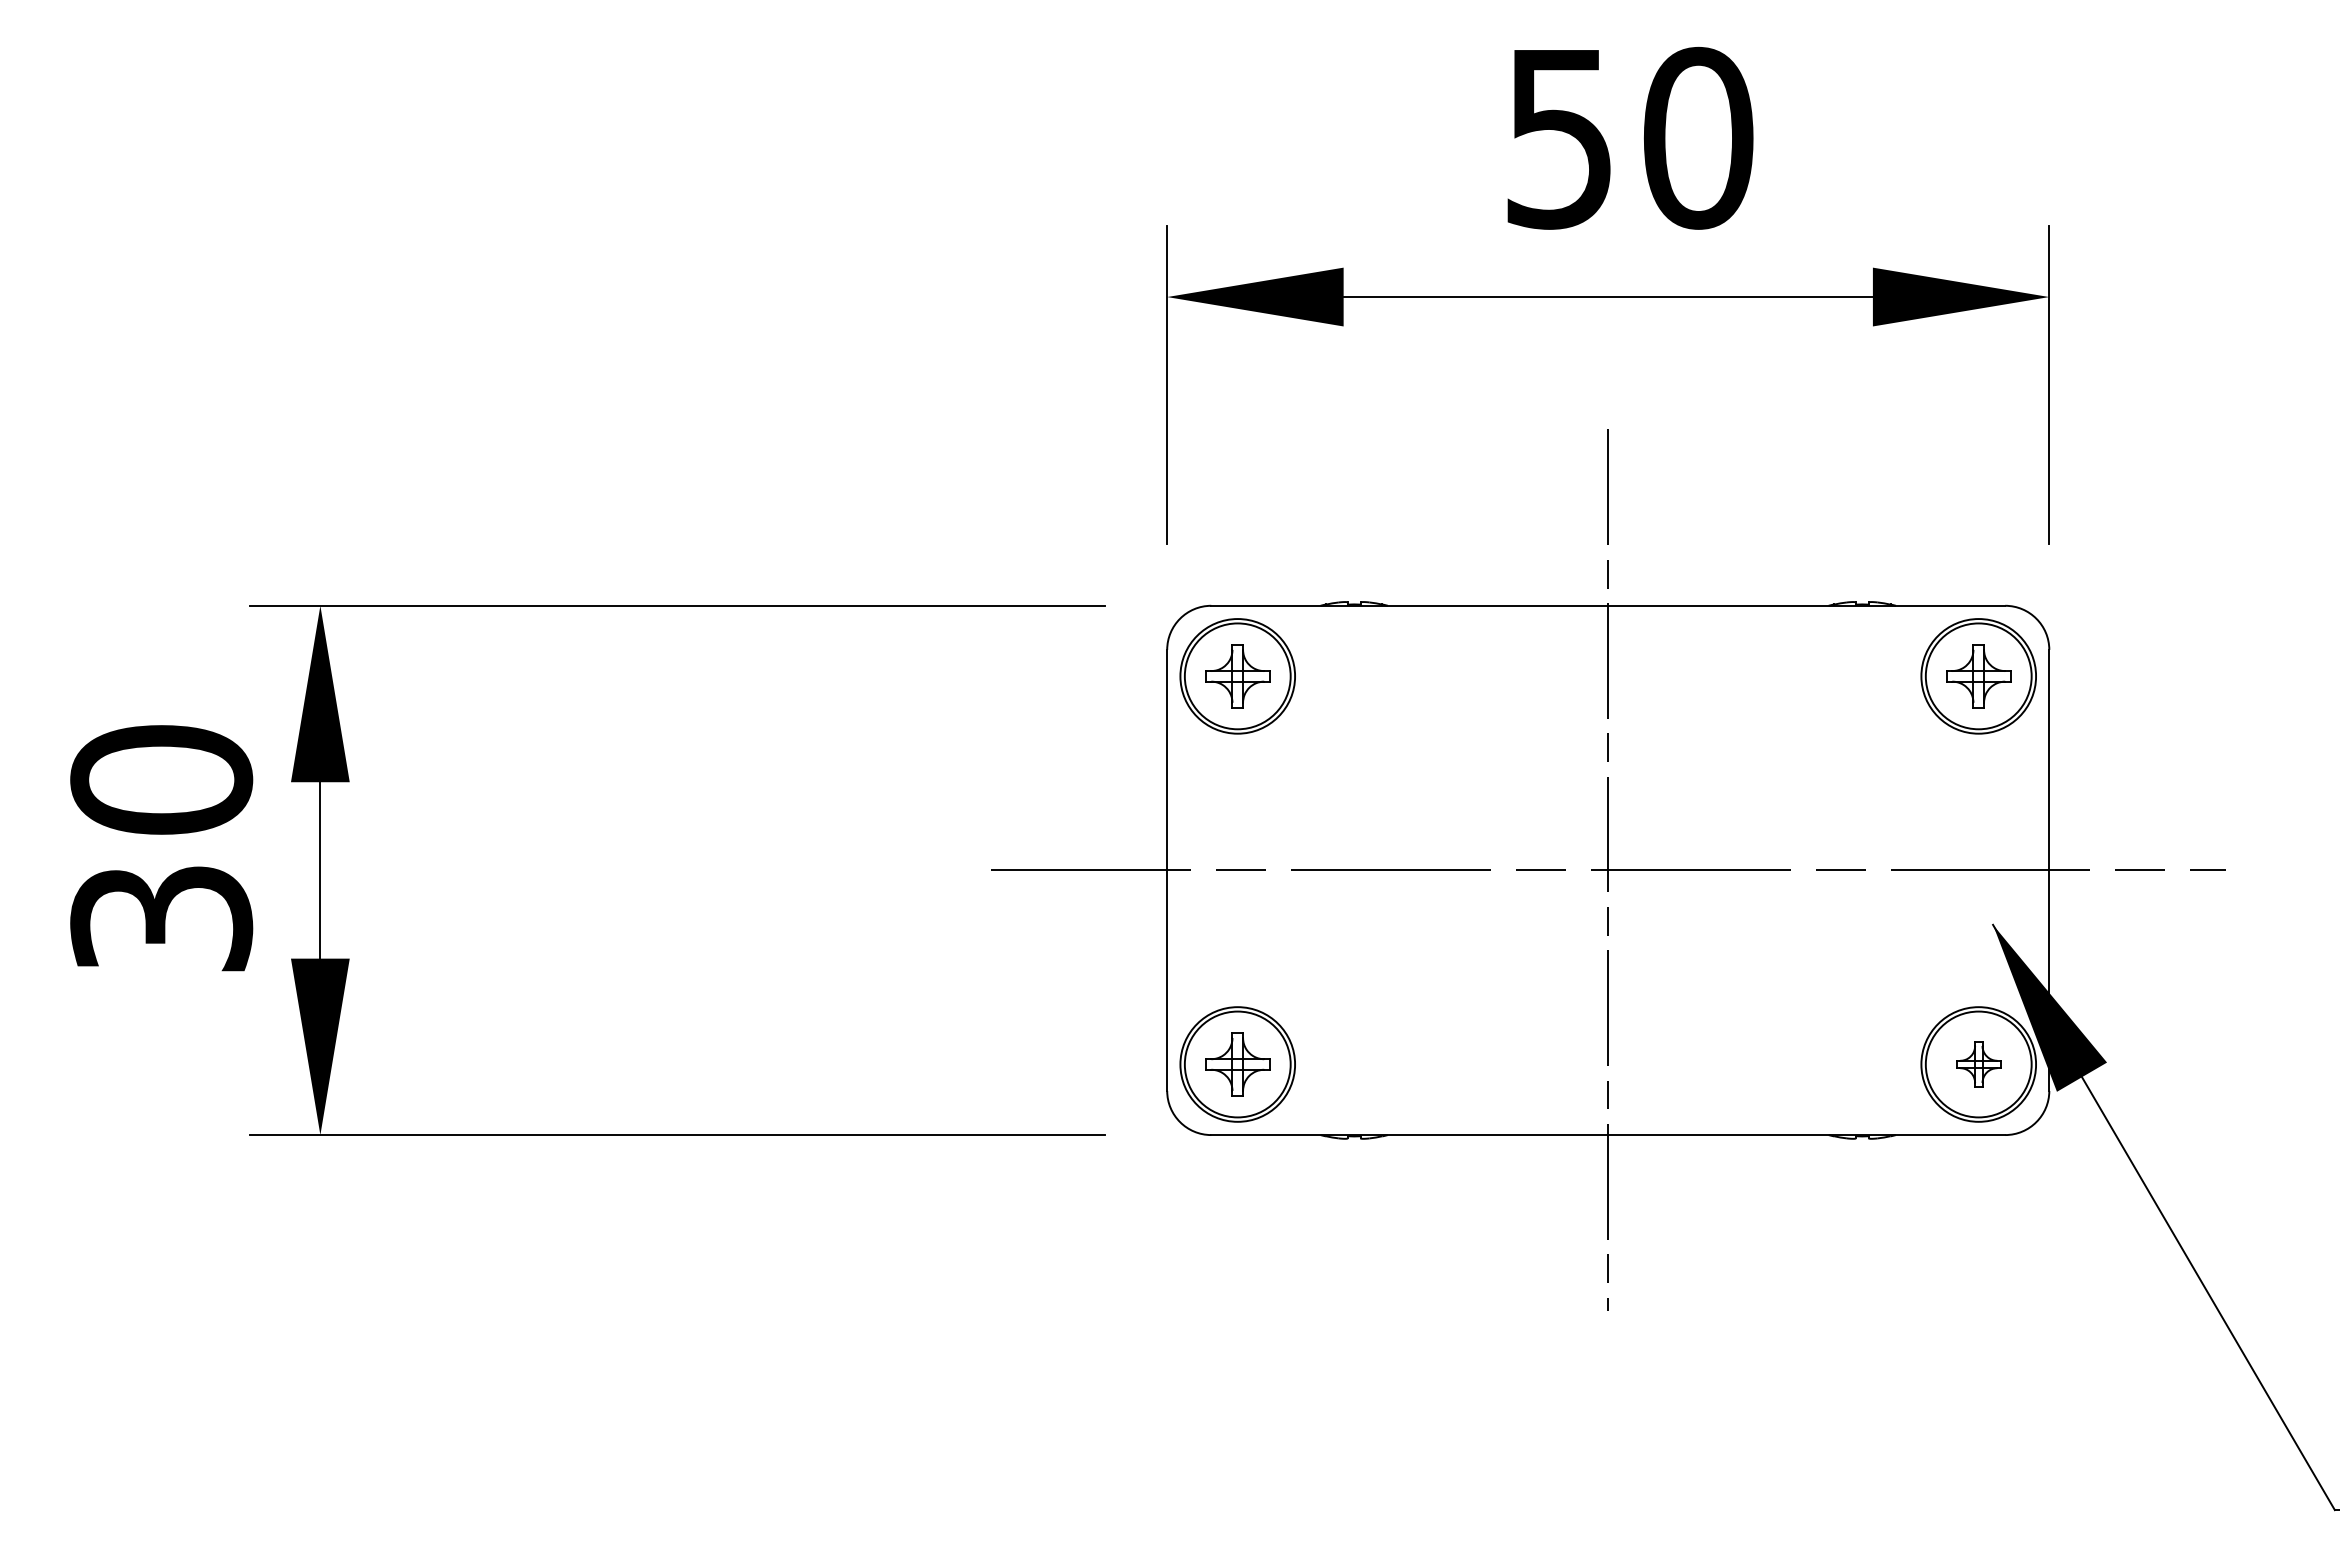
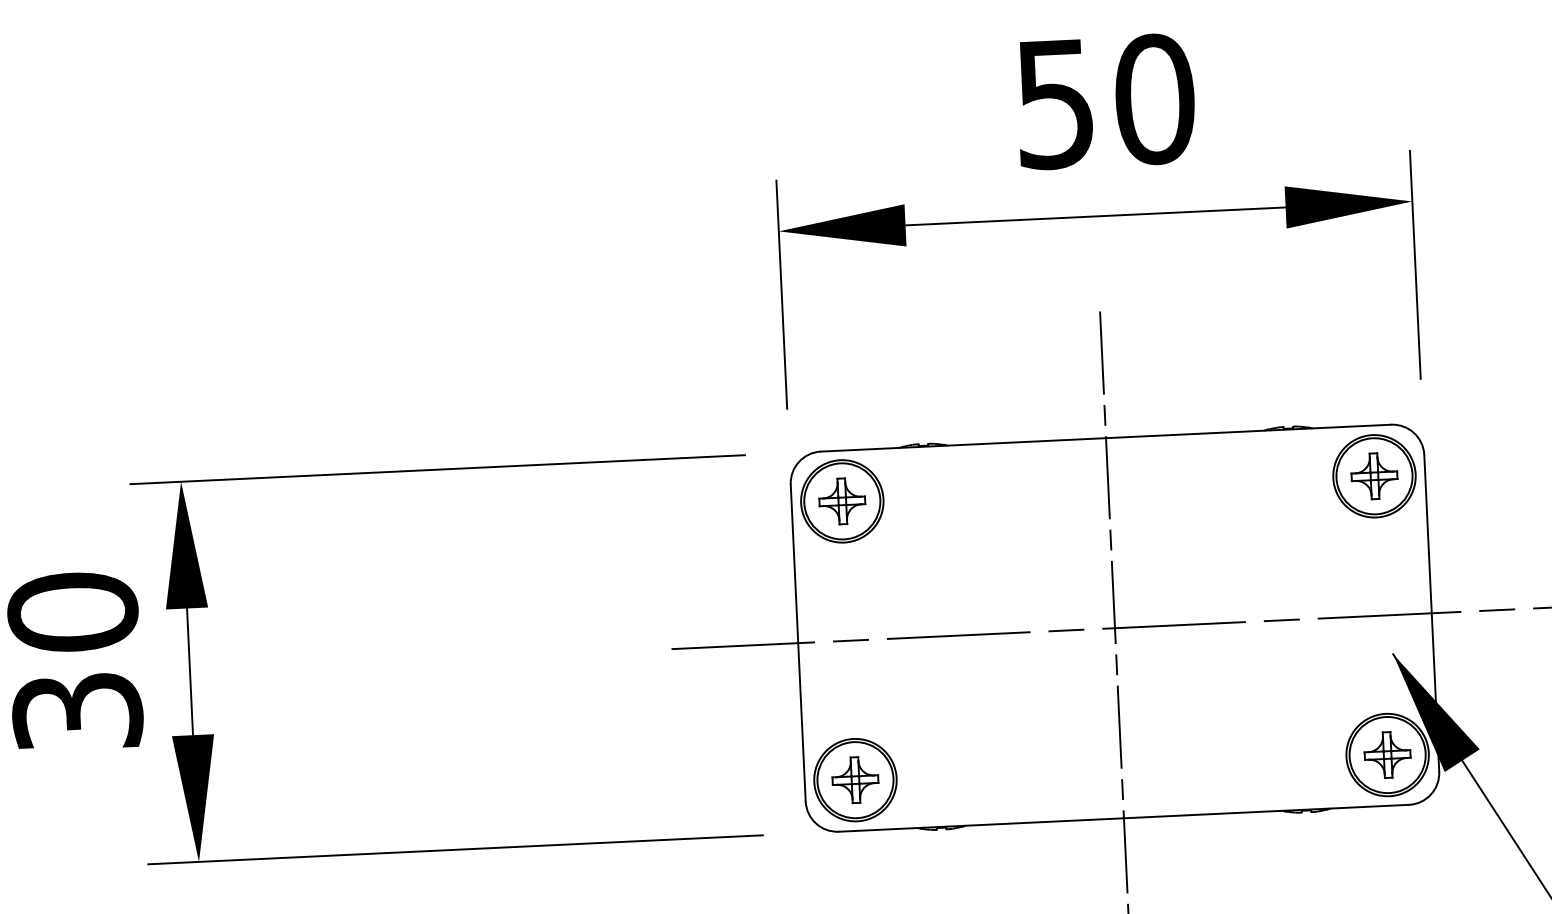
part: (1978, 1064) -> (1387, 755), size x1.43

